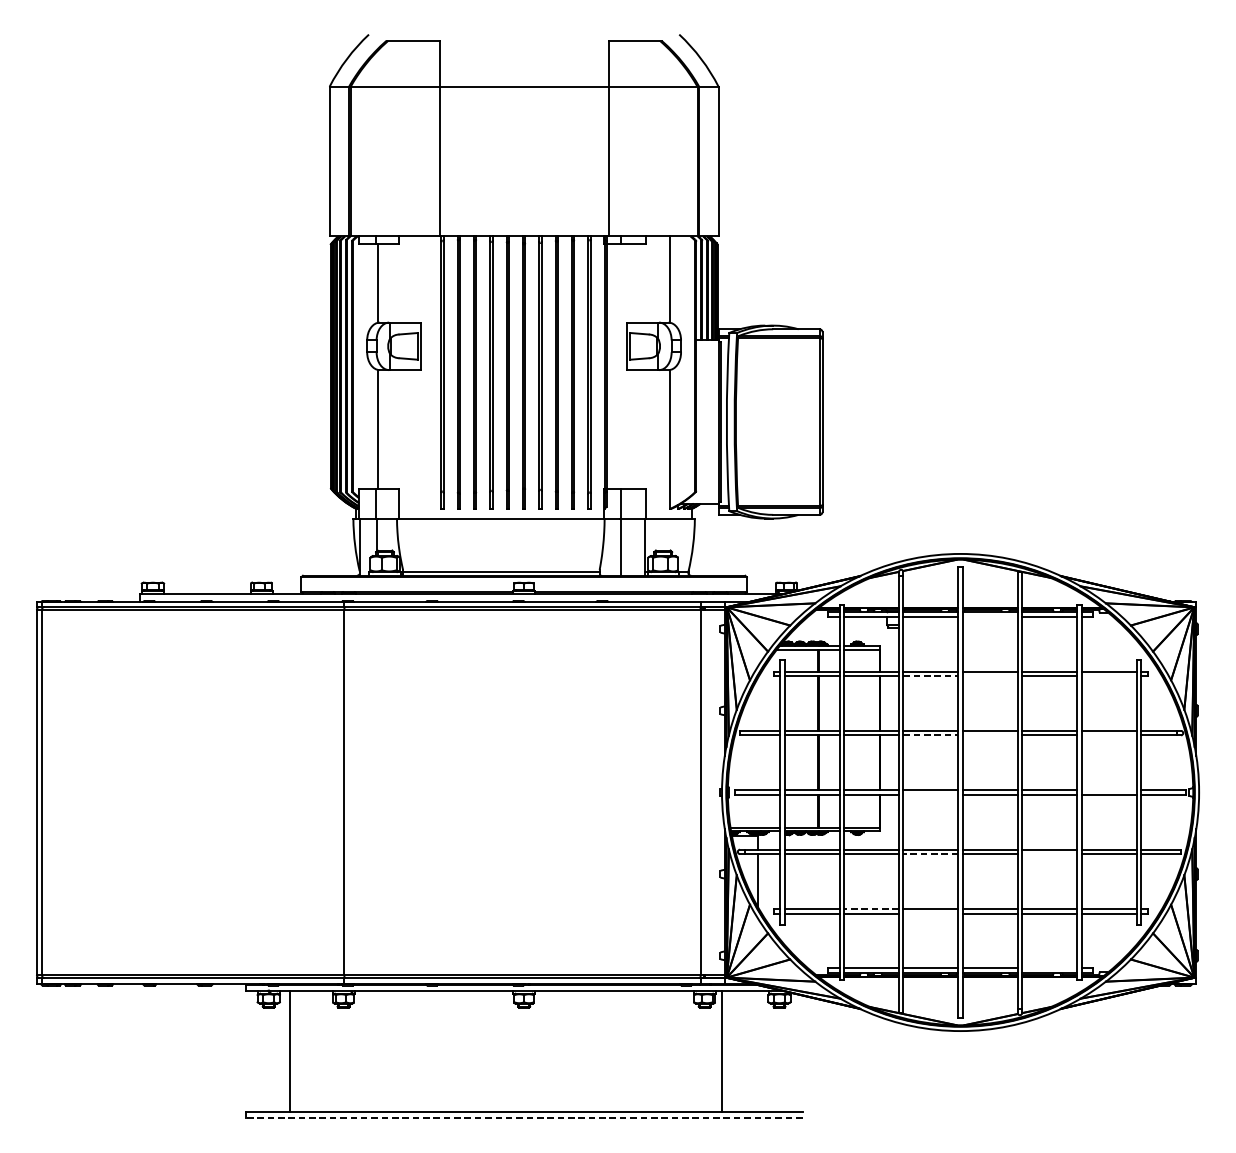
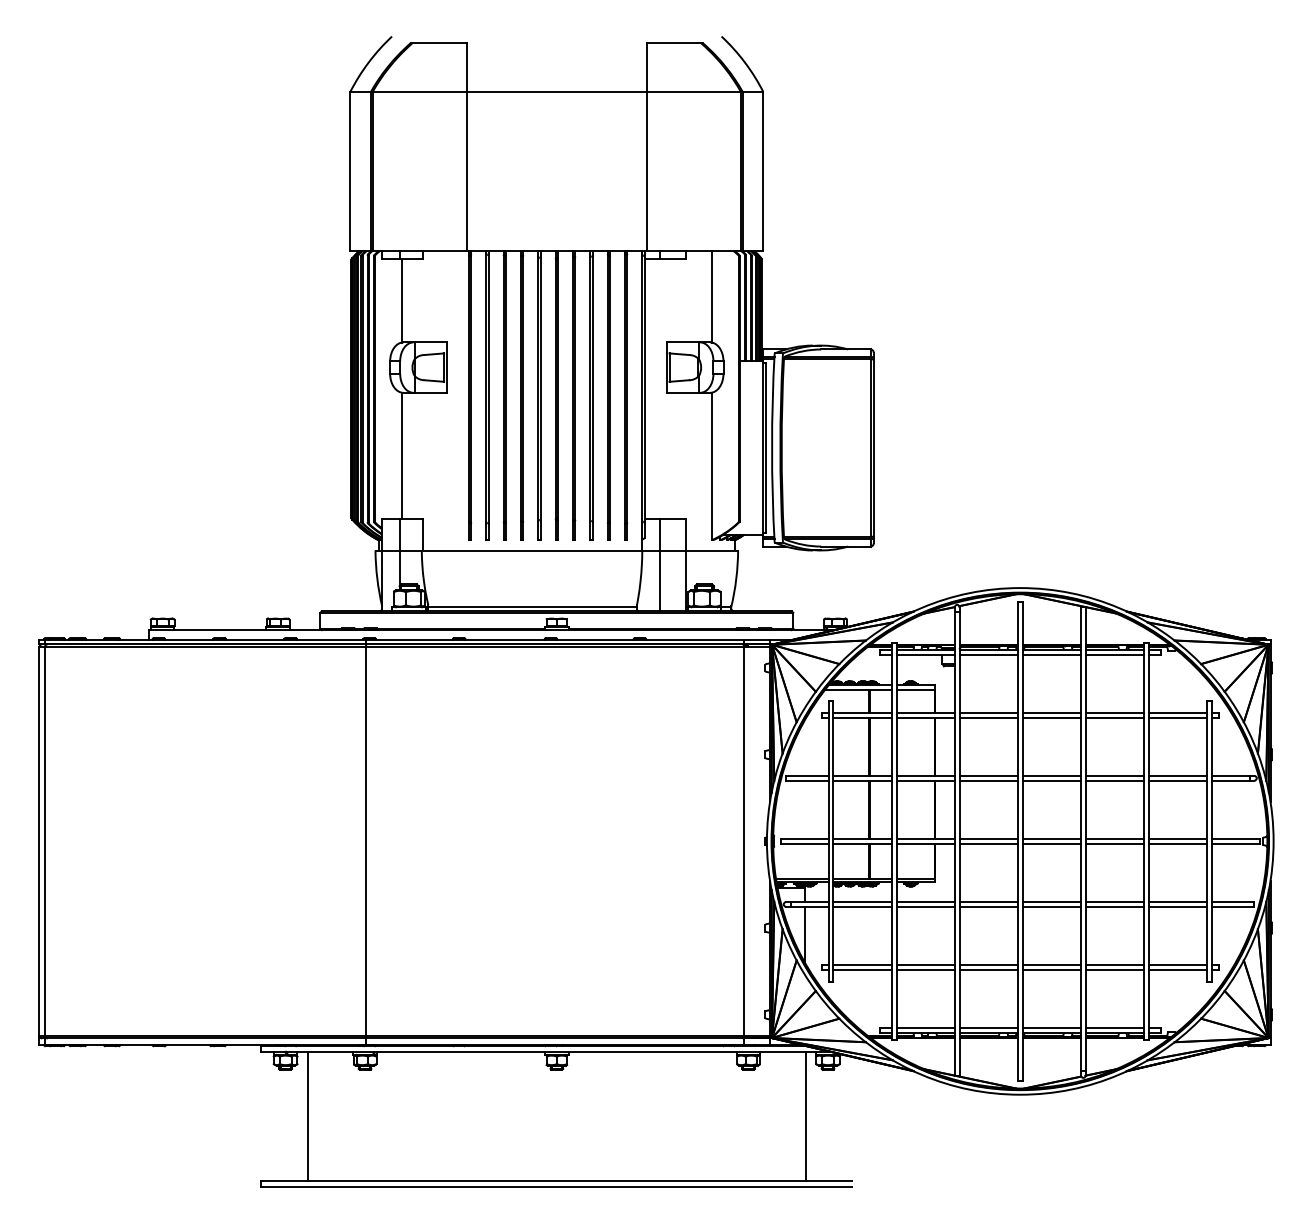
line: (989, 616) -> (1051, 654), added
line: (931, 675) -> (989, 717), dashed -> solid
line: (989, 675) -> (1051, 717), added
line: (1108, 675) -> (1177, 717), added
line: (931, 735) -> (989, 780), dashed -> solid
line: (989, 735) -> (1051, 780), added
line: (1108, 735) -> (1177, 780), added
line: (1108, 790) -> (1177, 839), added
line: (930, 794) -> (988, 843), added
line: (930, 853) -> (988, 906), dashed -> solid
line: (1049, 853) -> (1114, 906), added
line: (871, 909) -> (925, 965), dashed -> solid
line: (930, 913) -> (988, 969), added
line: (1049, 968) -> (1114, 1028), added
line: (721, 1051) -> (805, 1116), moved
line: (523, 1118) -> (556, 1187), dashed -> solid

